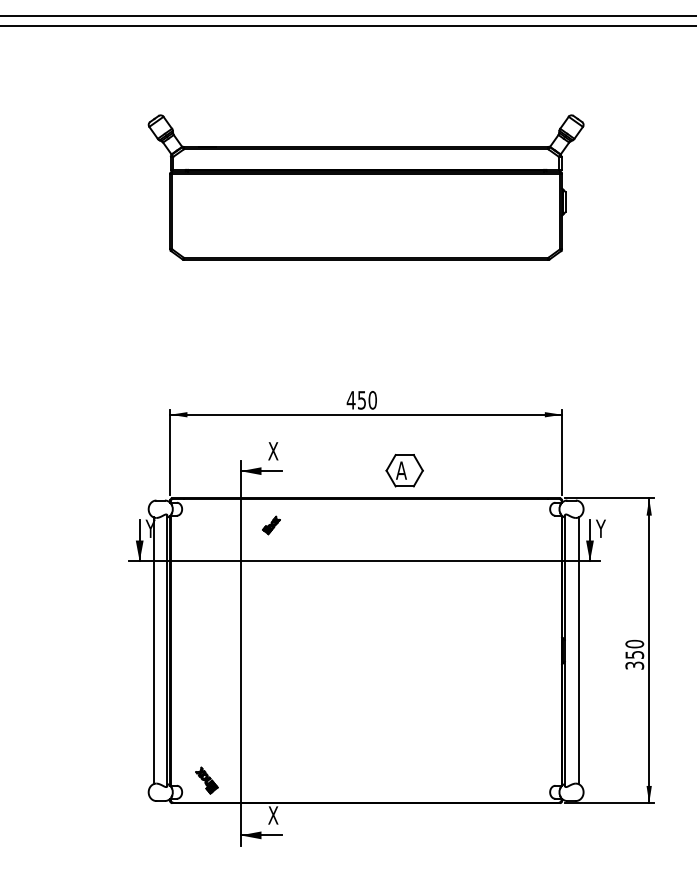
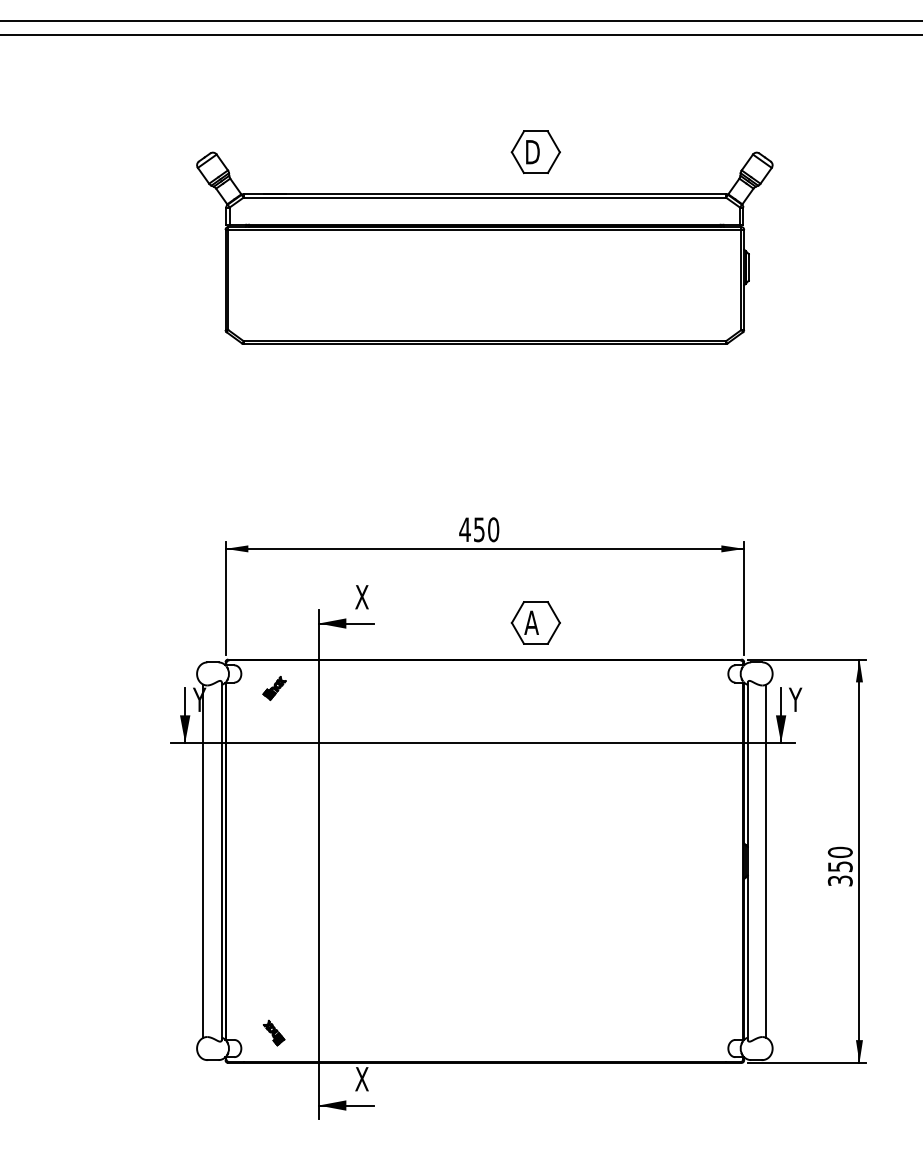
part: (404, 115) -> (535, 152), added
part: (271, 525) -> (274, 688), moved
part: (206, 780) -> (273, 1032), size x0.71

